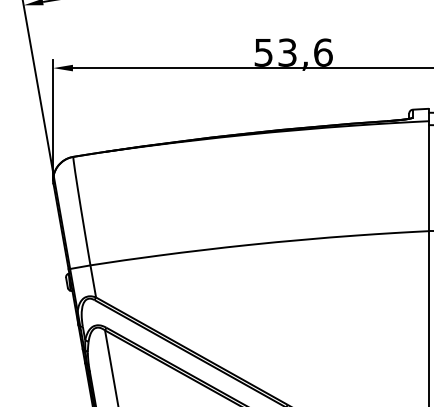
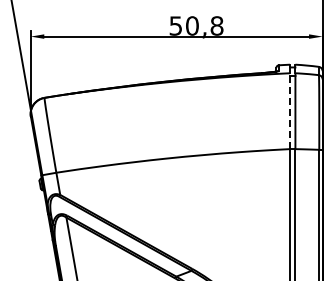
text: (305, 52) -> (204, 25), 53,6 -> 50,8
line: (428, 176) -> (289, 111), solid -> dashed

